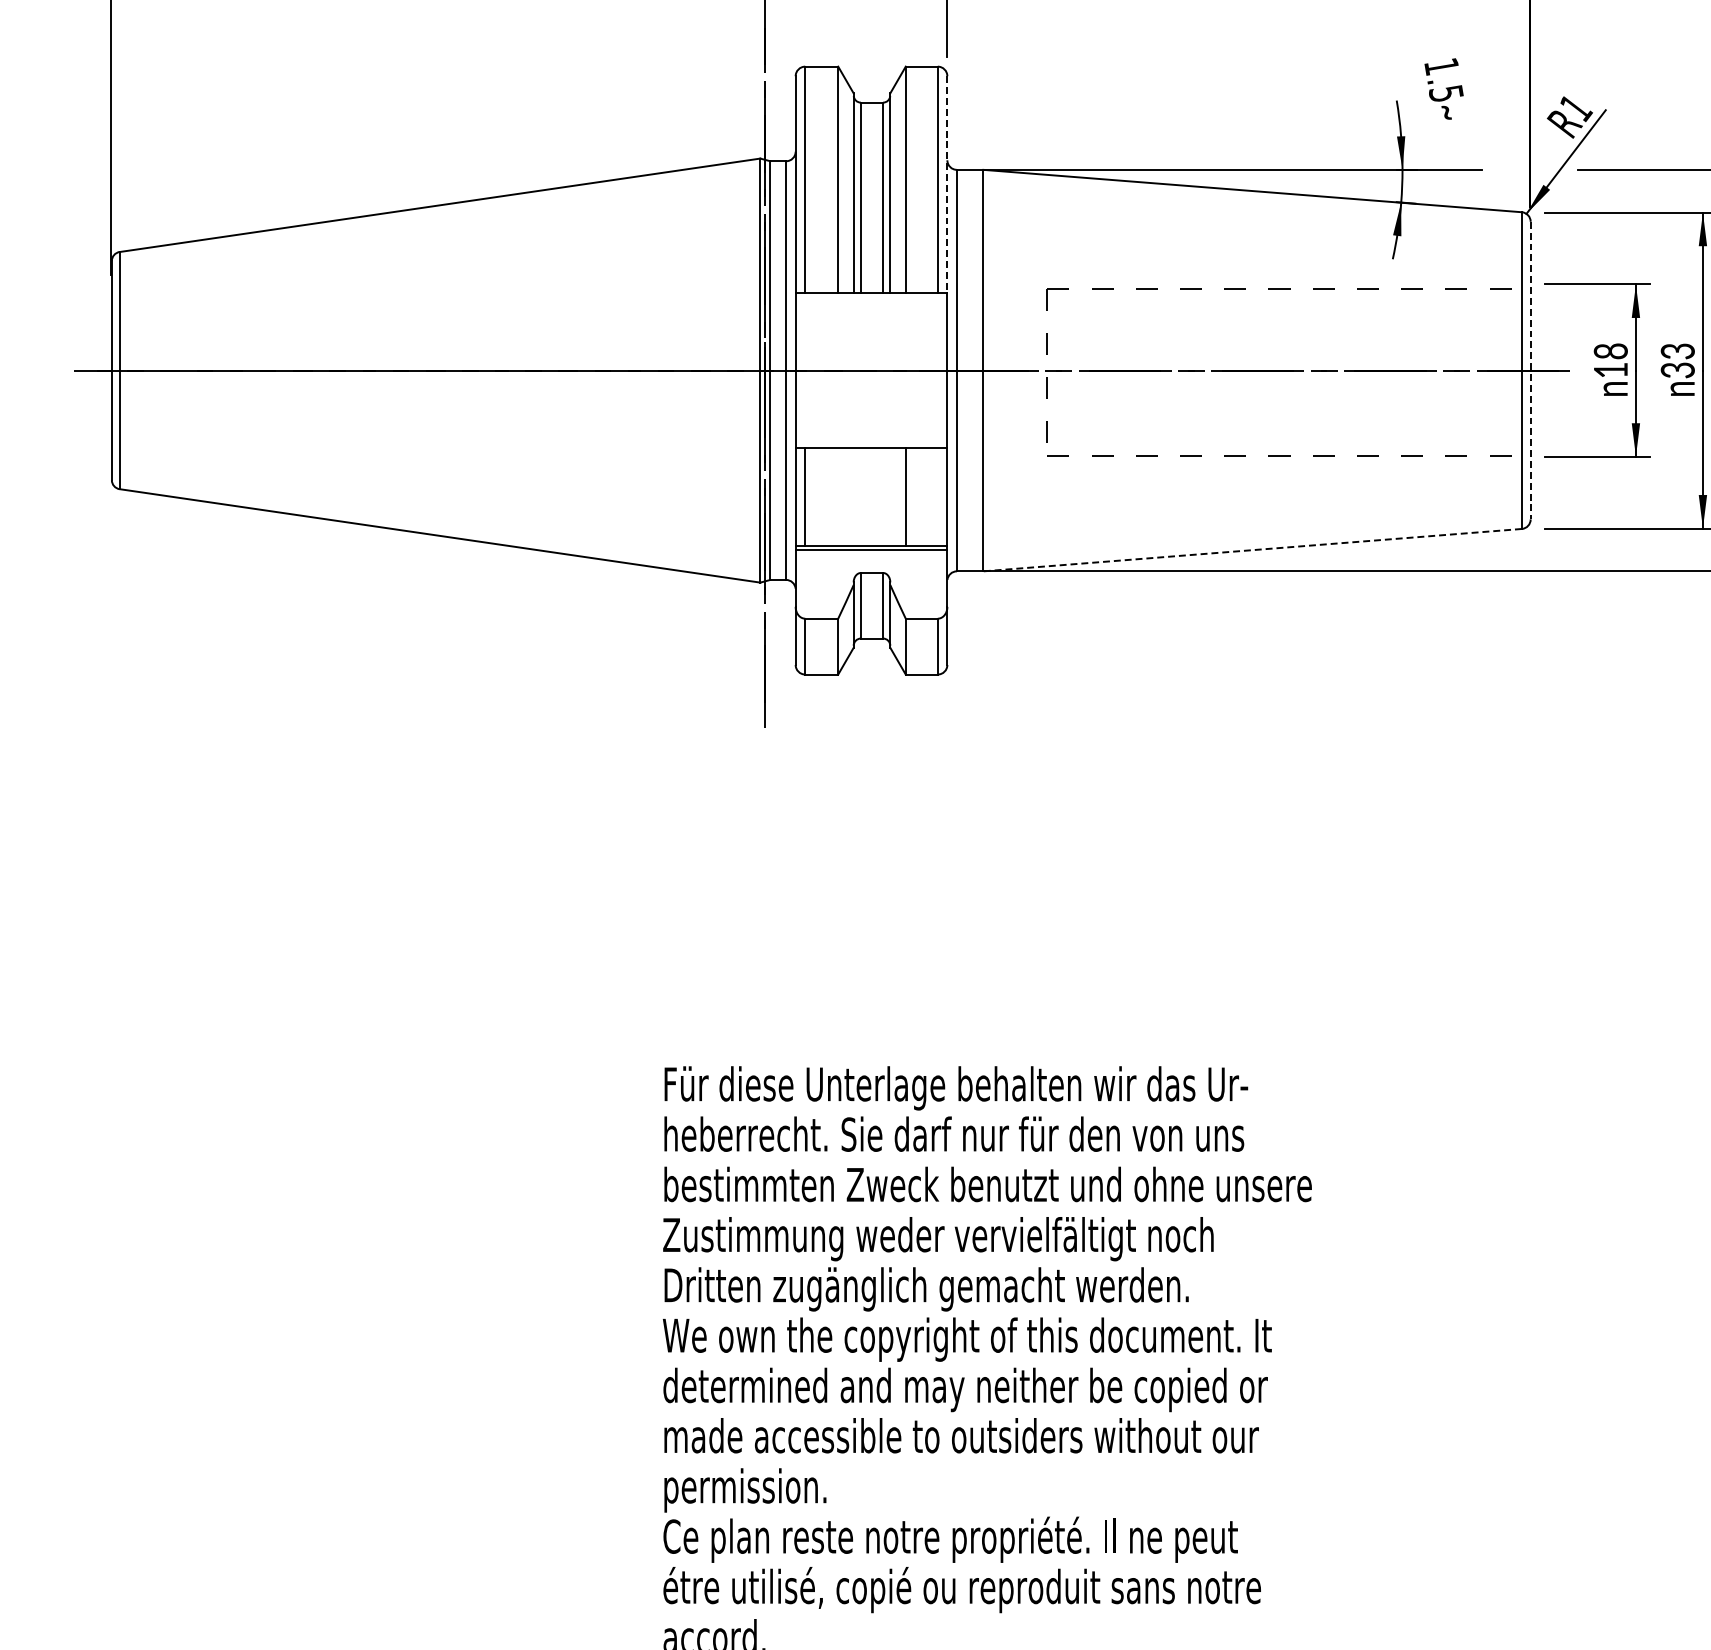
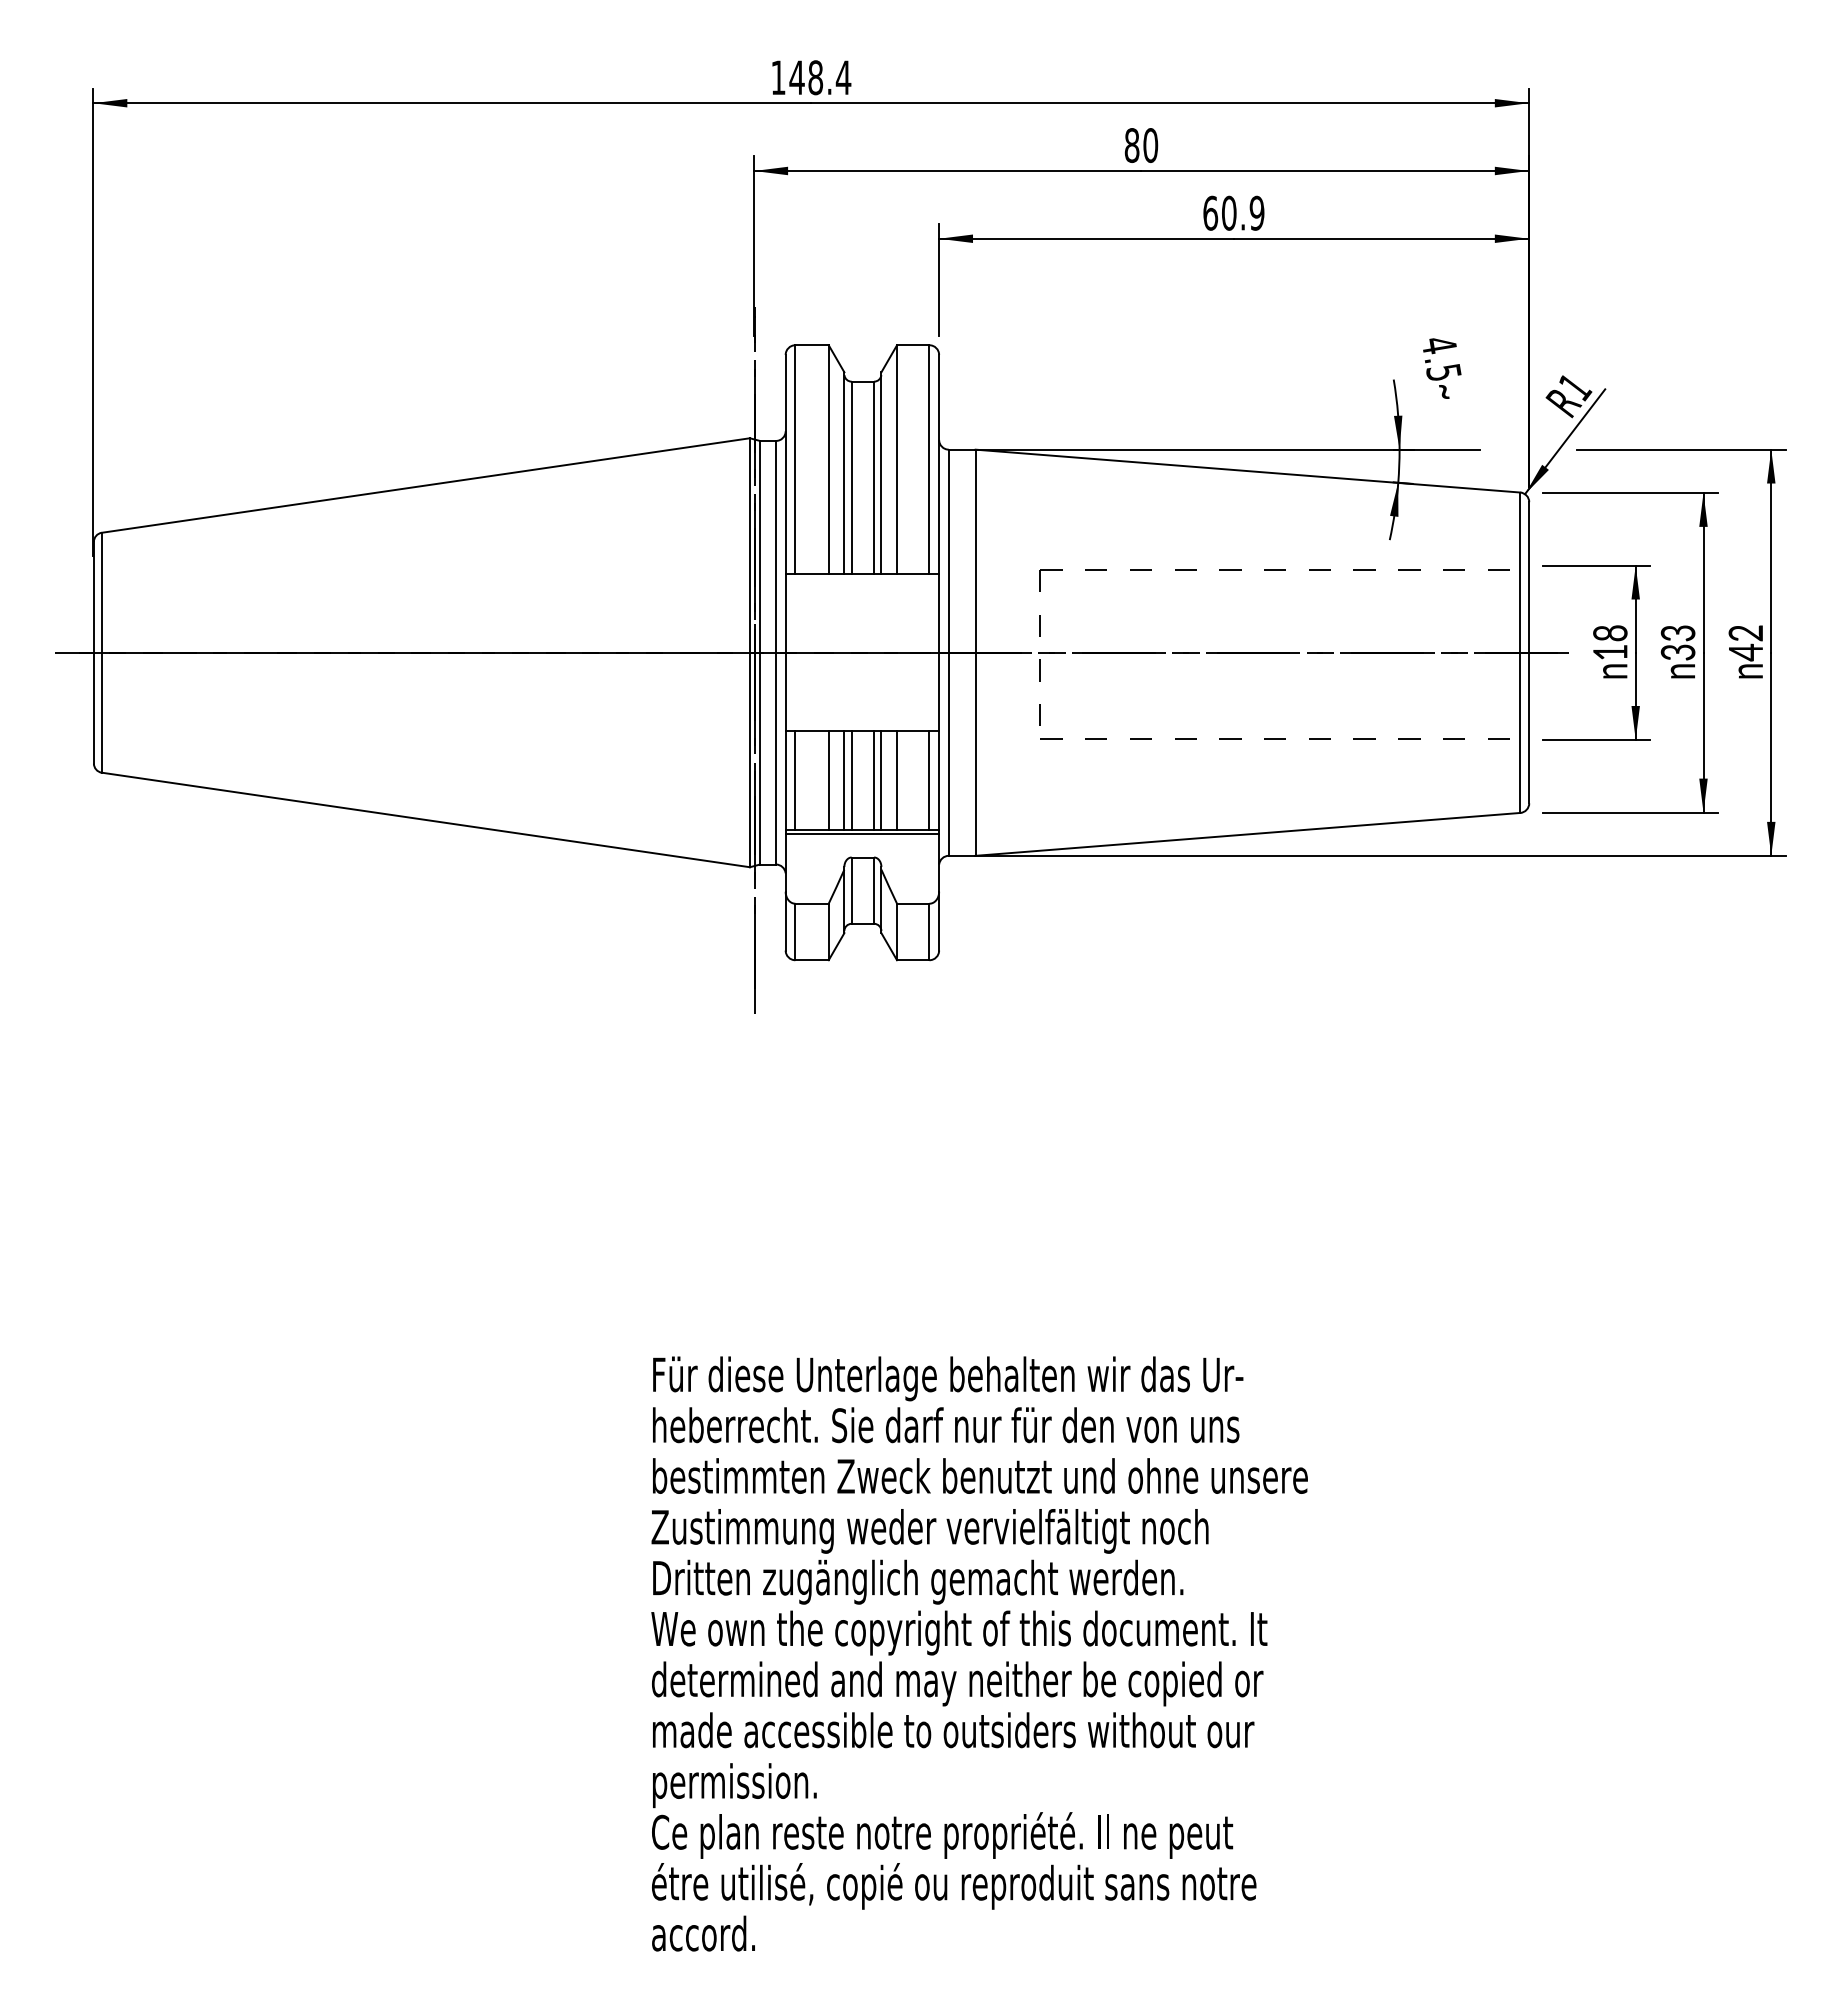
text: (1441, 66) -> (1439, 345), 1.5 -> 4.5
line: (947, 184) -> (939, 464), dashed -> solid
line: (1530, 370) -> (1529, 652), dashed -> solid
line: (838, 496) -> (828, 780), added
line: (853, 496) -> (844, 780), added
line: (860, 496) -> (851, 780), added
line: (883, 496) -> (874, 780), added
line: (890, 496) -> (881, 780), added
line: (937, 496) -> (929, 780), added
line: (1252, 550) -> (1247, 834), dashed -> solid

